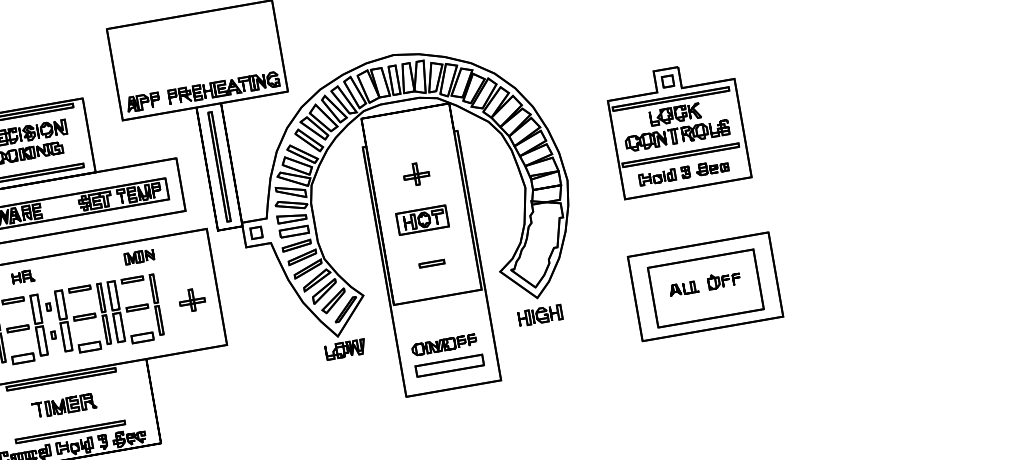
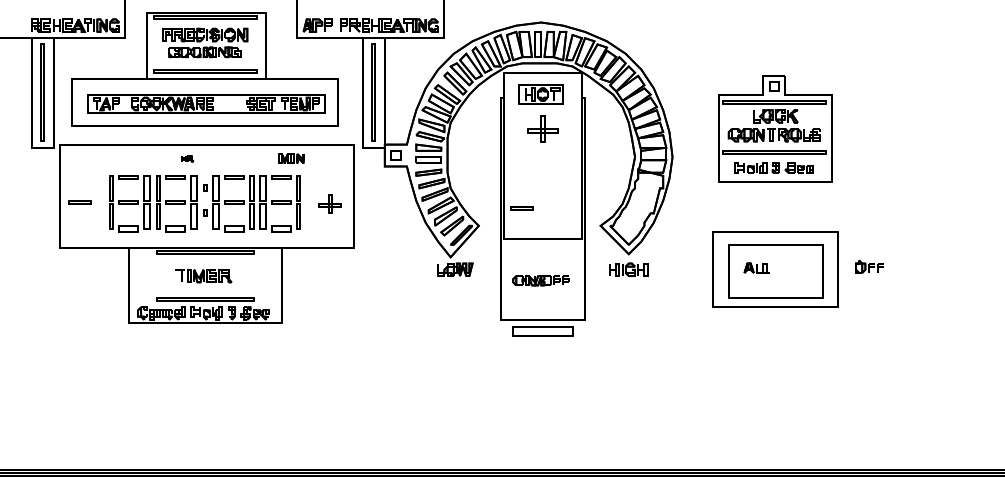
part: (415, 173) -> (542, 128), size x1.4
part: (421, 220) -> (540, 94), moved
line: (431, 262) -> (521, 207), moved
part: (22, 277) -> (187, 158), size x0.6
part: (723, 279) -> (869, 266), moved
part: (449, 365) -> (542, 331), moved

